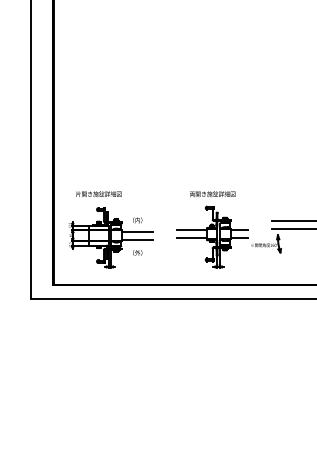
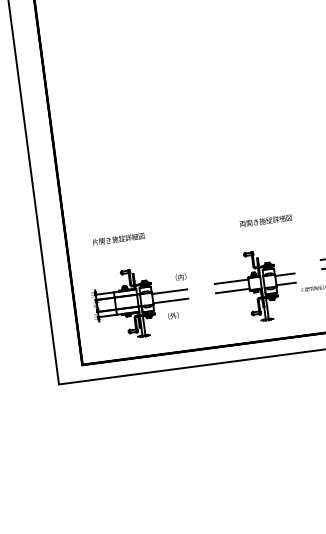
text: (212, 193) -> (265, 220), moved
text: (98, 194) -> (118, 239), moved
text: (137, 220) -> (180, 277), moved

